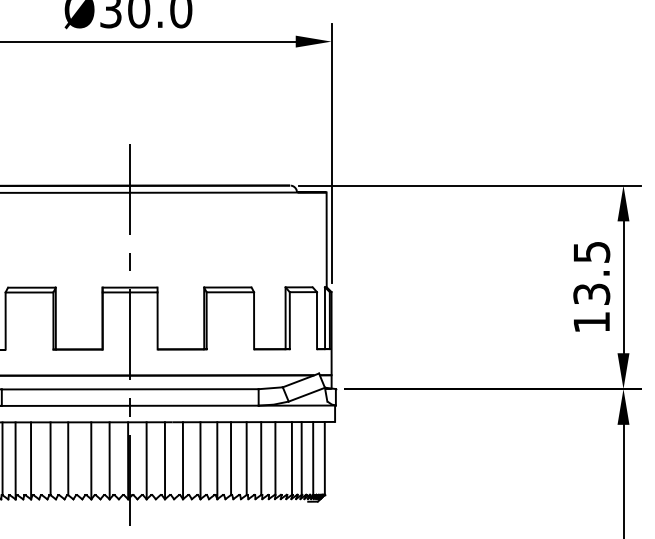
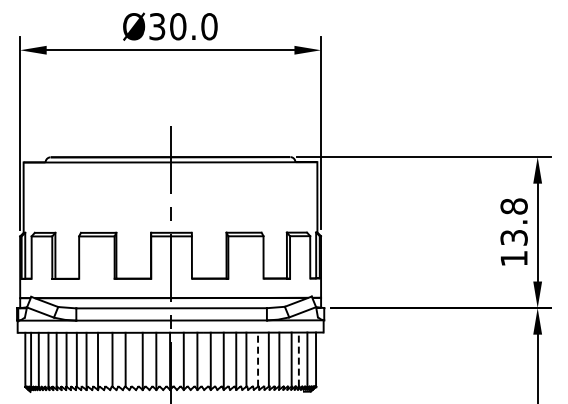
text: (590, 252) -> (513, 206), 13.5 -> 13.8
line: (247, 458) -> (258, 359), solid -> dashed
line: (301, 458) -> (298, 359), solid -> dashed

